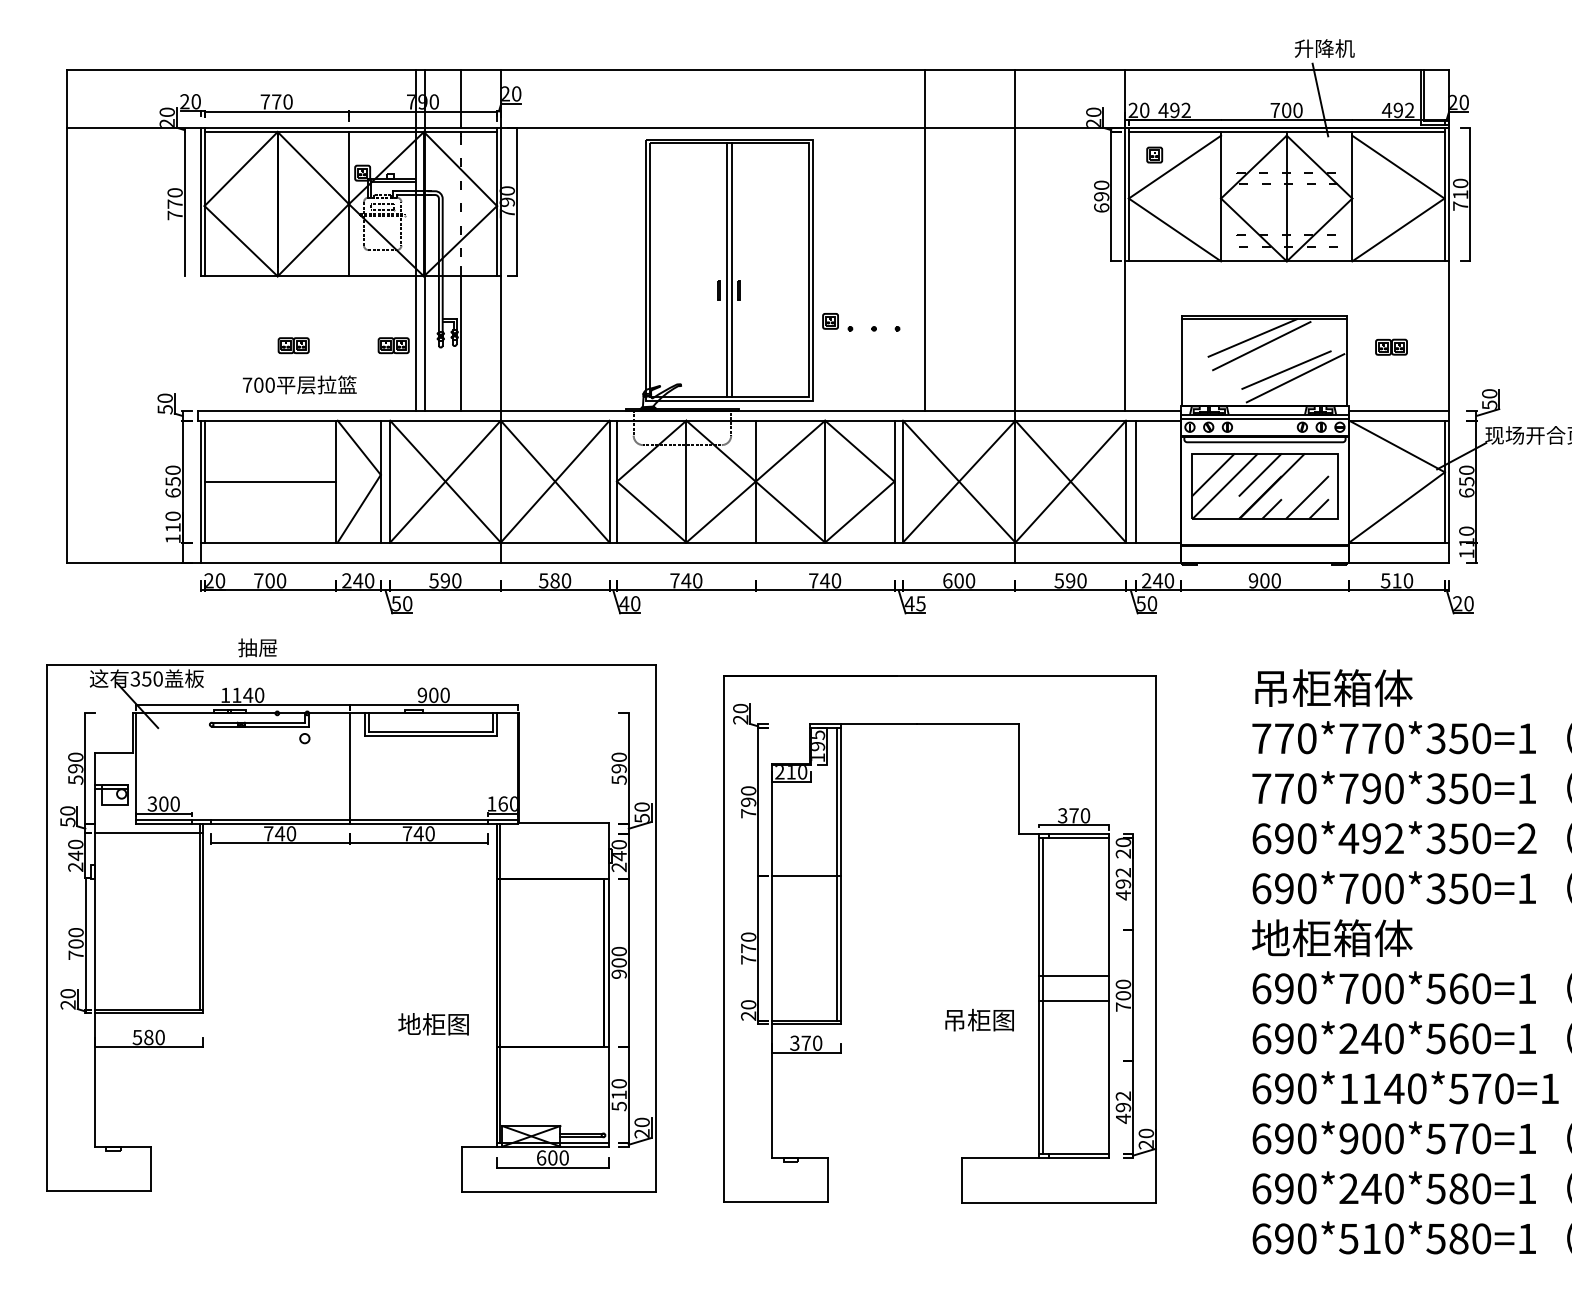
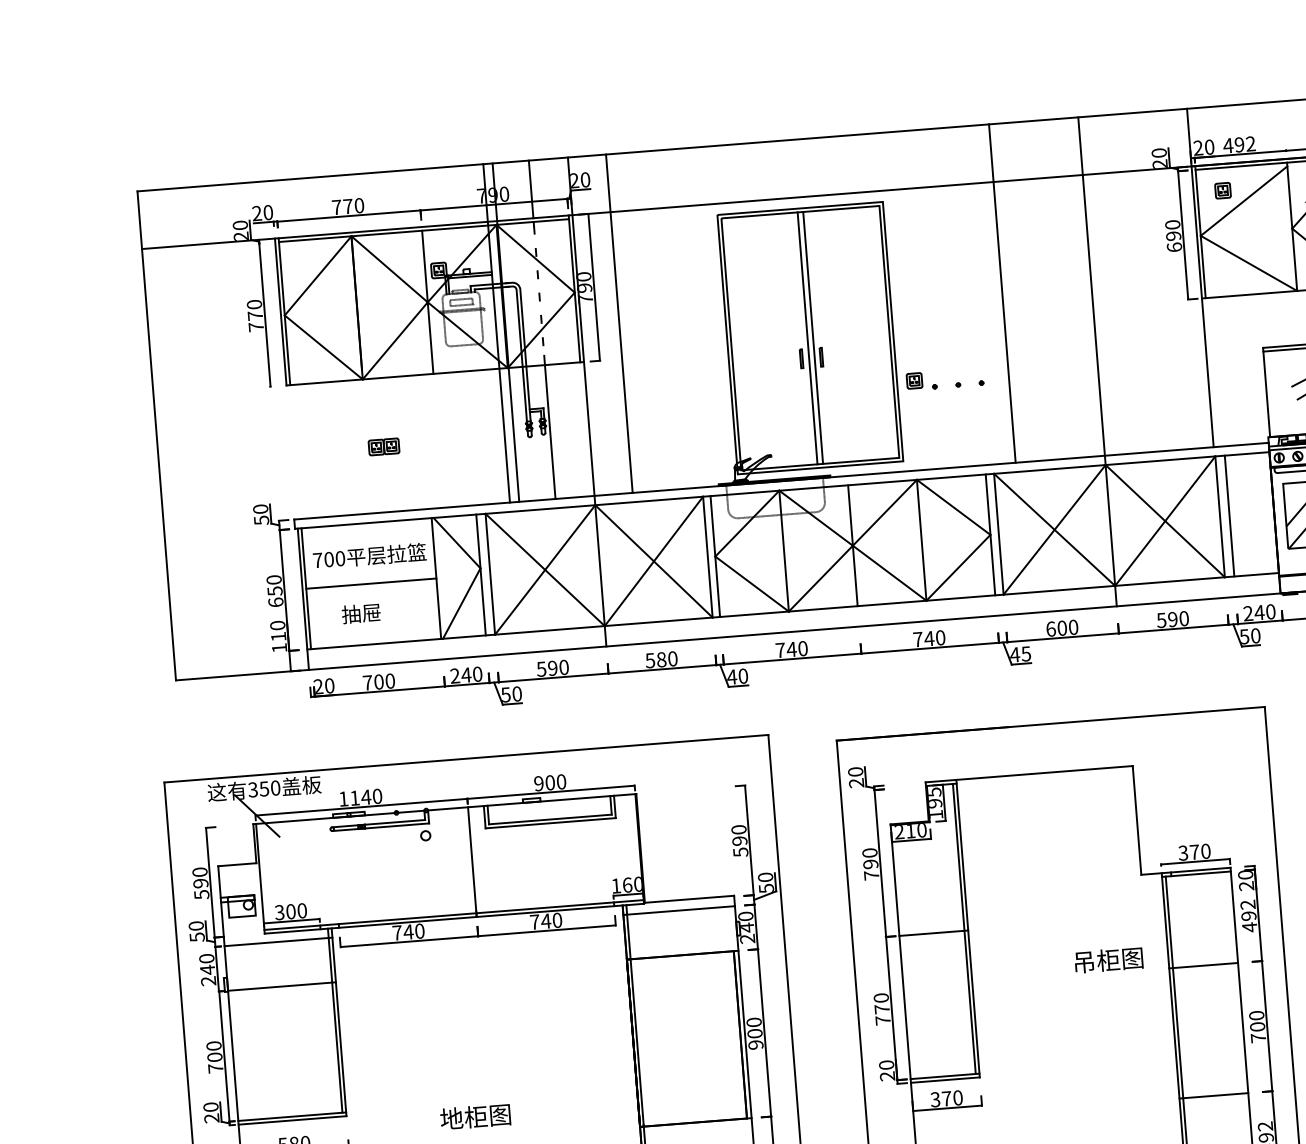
line: (539, 240) -> (619, 323), added
part: (393, 345) -> (482, 438), removed
text: (299, 384) -> (369, 555), moved
text: (257, 647) -> (360, 613), moved
line: (552, 833) -> (678, 910), added
line: (148, 878) -> (281, 986), added
line: (1073, 976) -> (1203, 966), moved
line: (1073, 1001) -> (1213, 1095), moved
text: (979, 1019) -> (1108, 959), moved
text: (433, 1024) -> (475, 1117), moved

